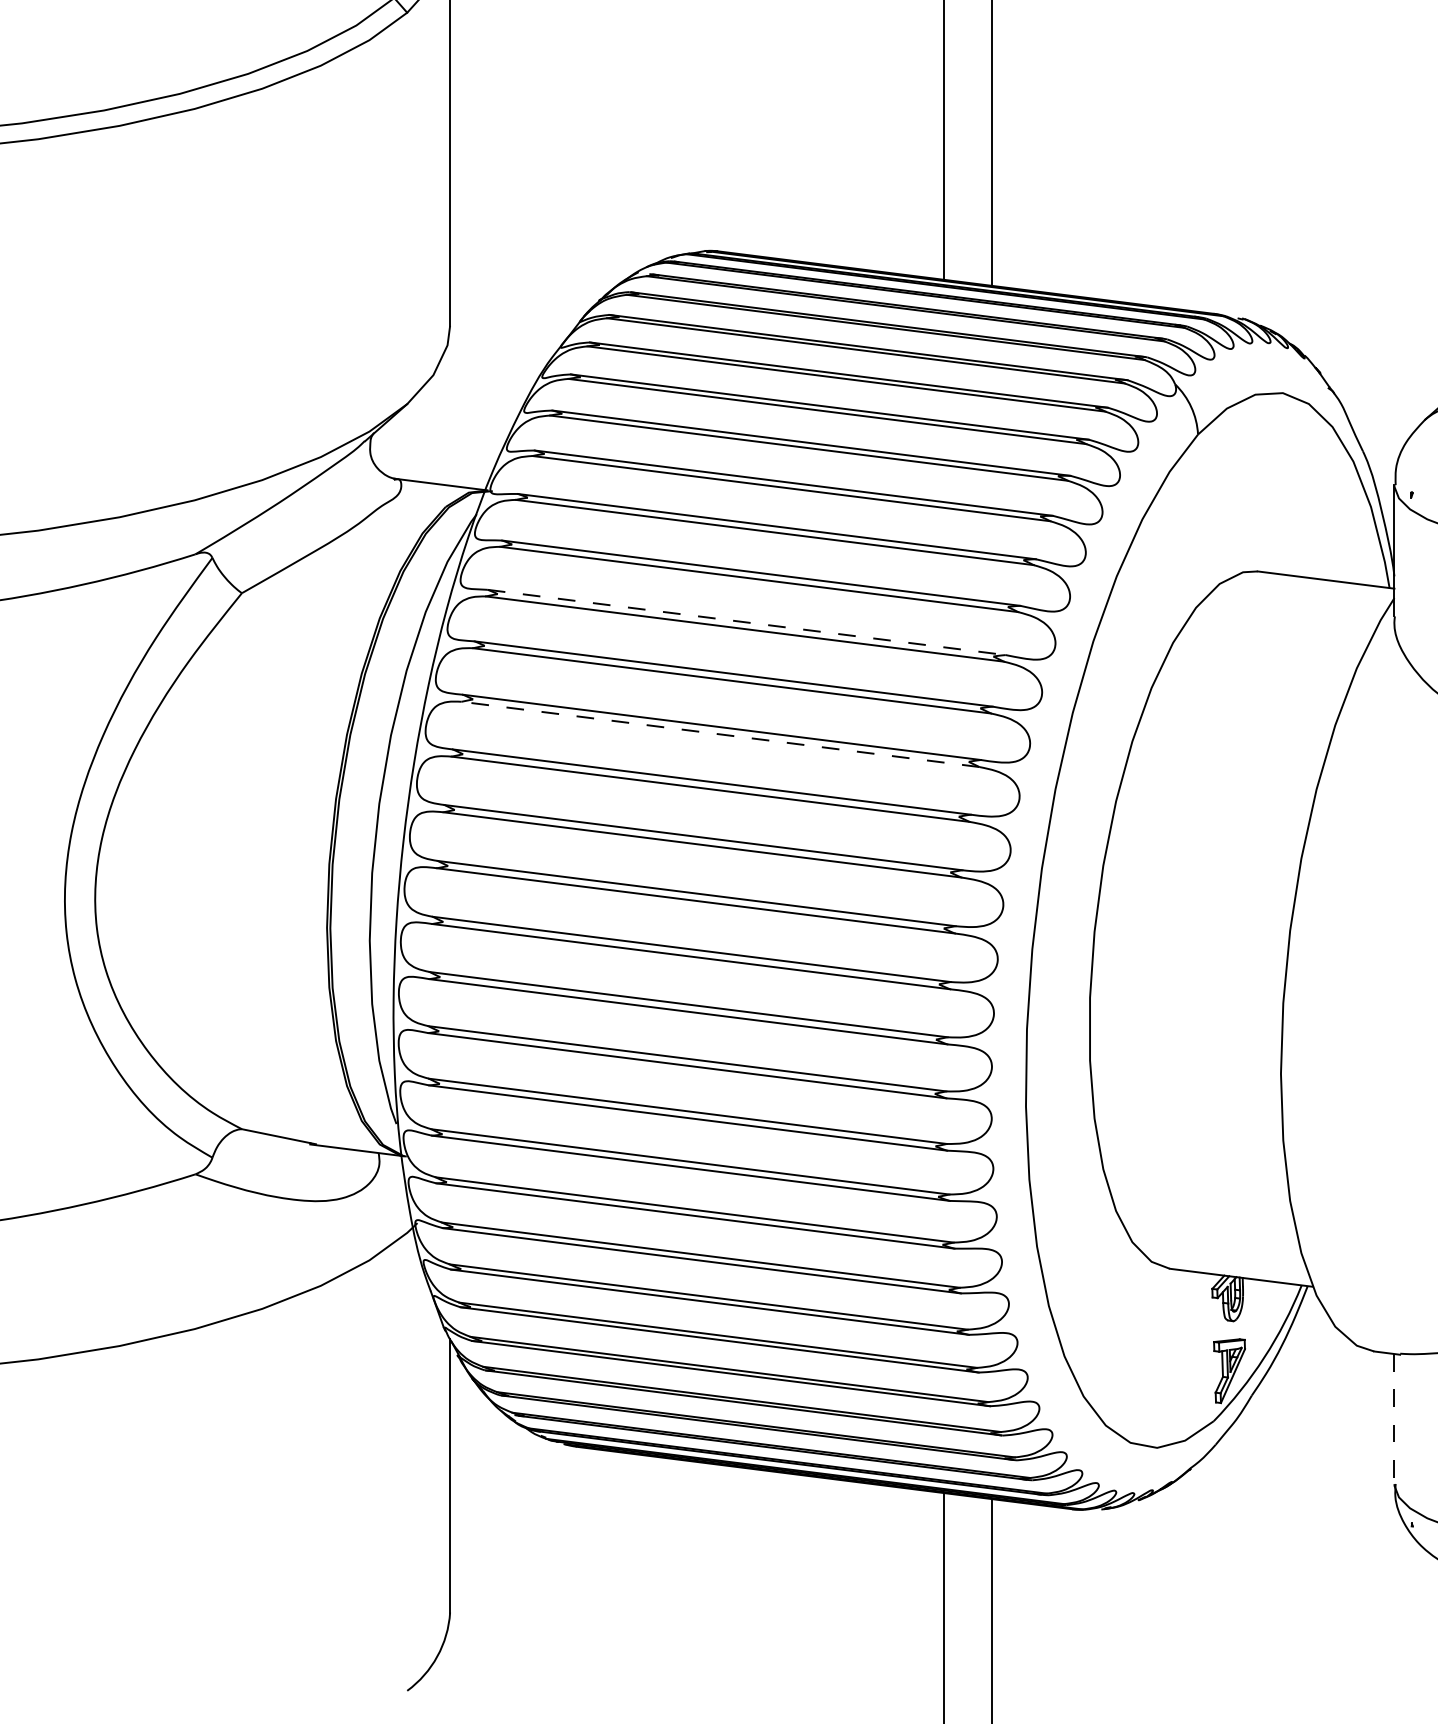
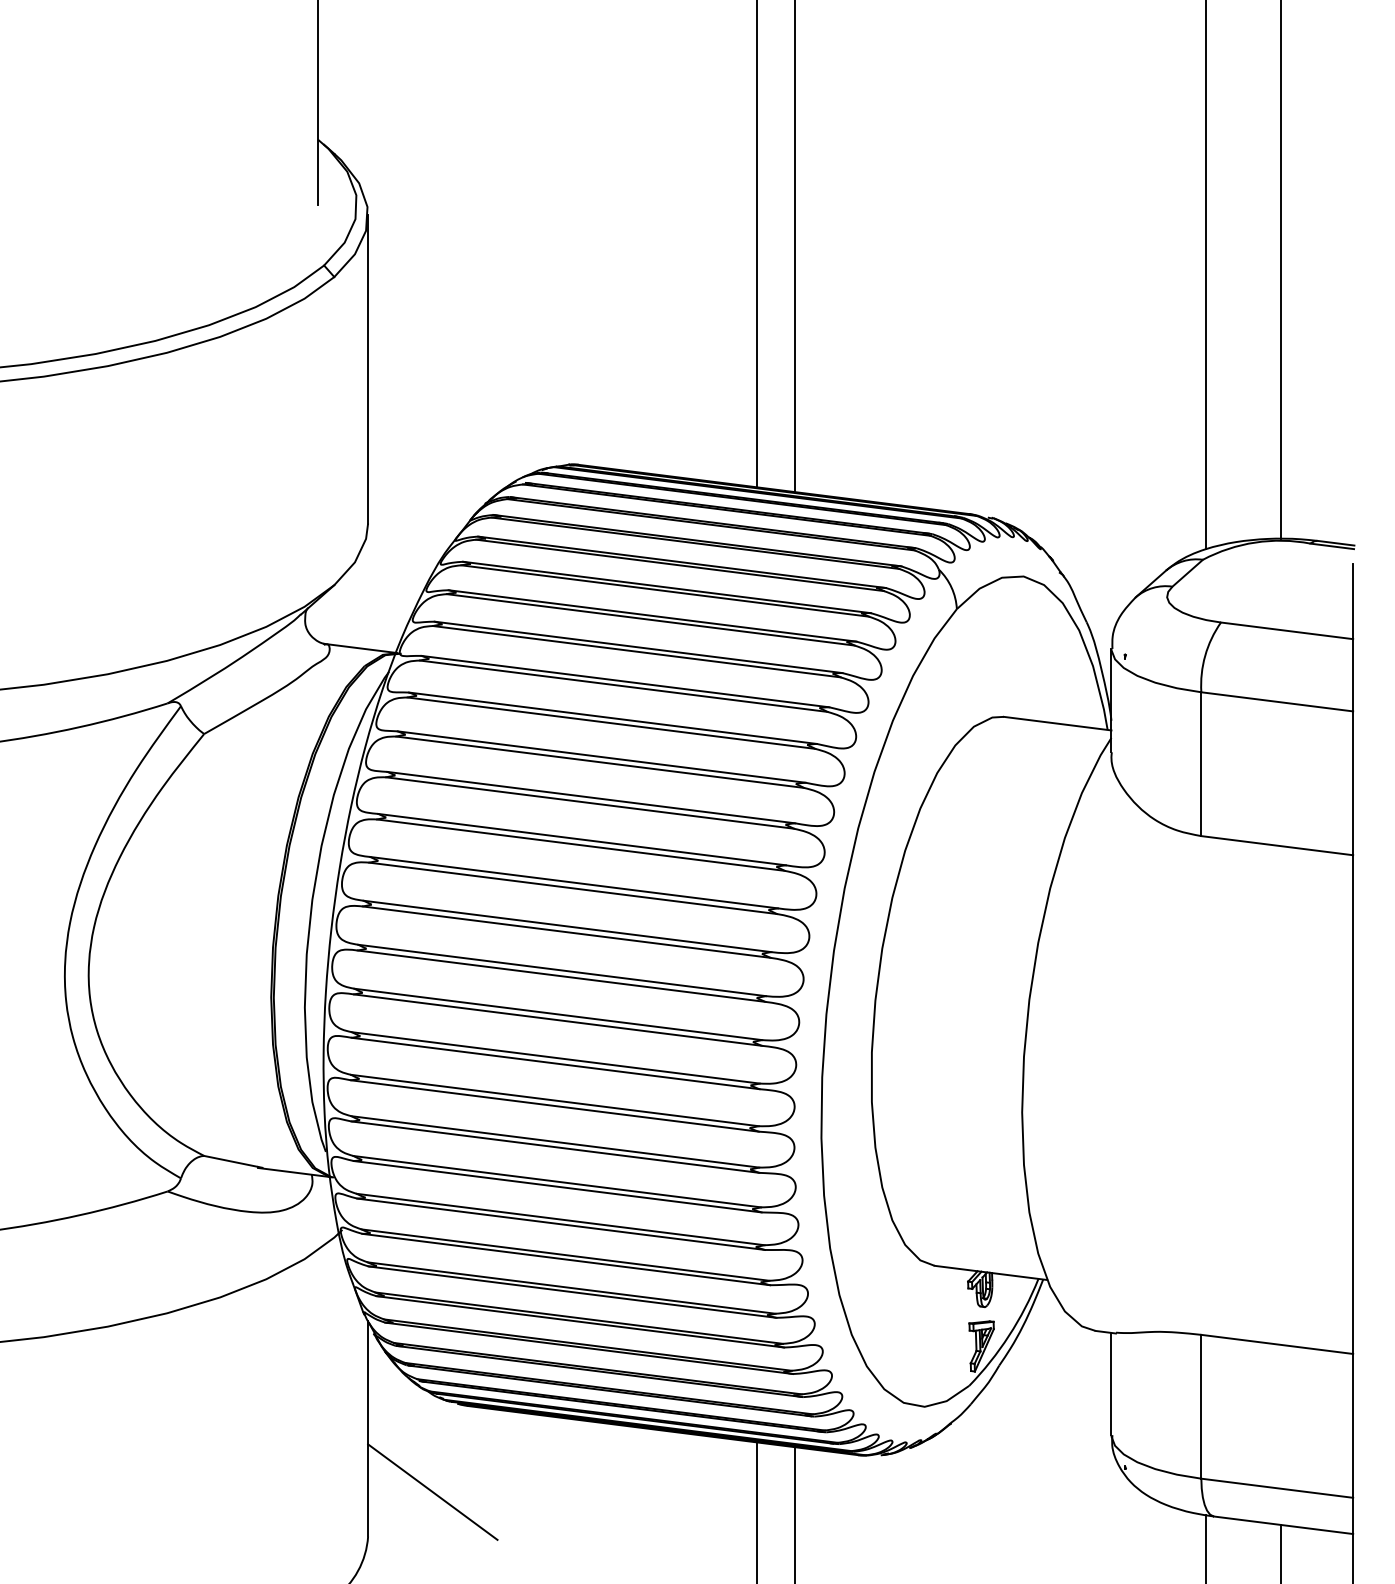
line: (747, 623) -> (602, 757), dashed -> solid
line: (719, 734) -> (580, 845), dashed -> solid
line: (1394, 1419) -> (1111, 1384), dashed -> solid
line: (531, 1555) -> (432, 1491), added

